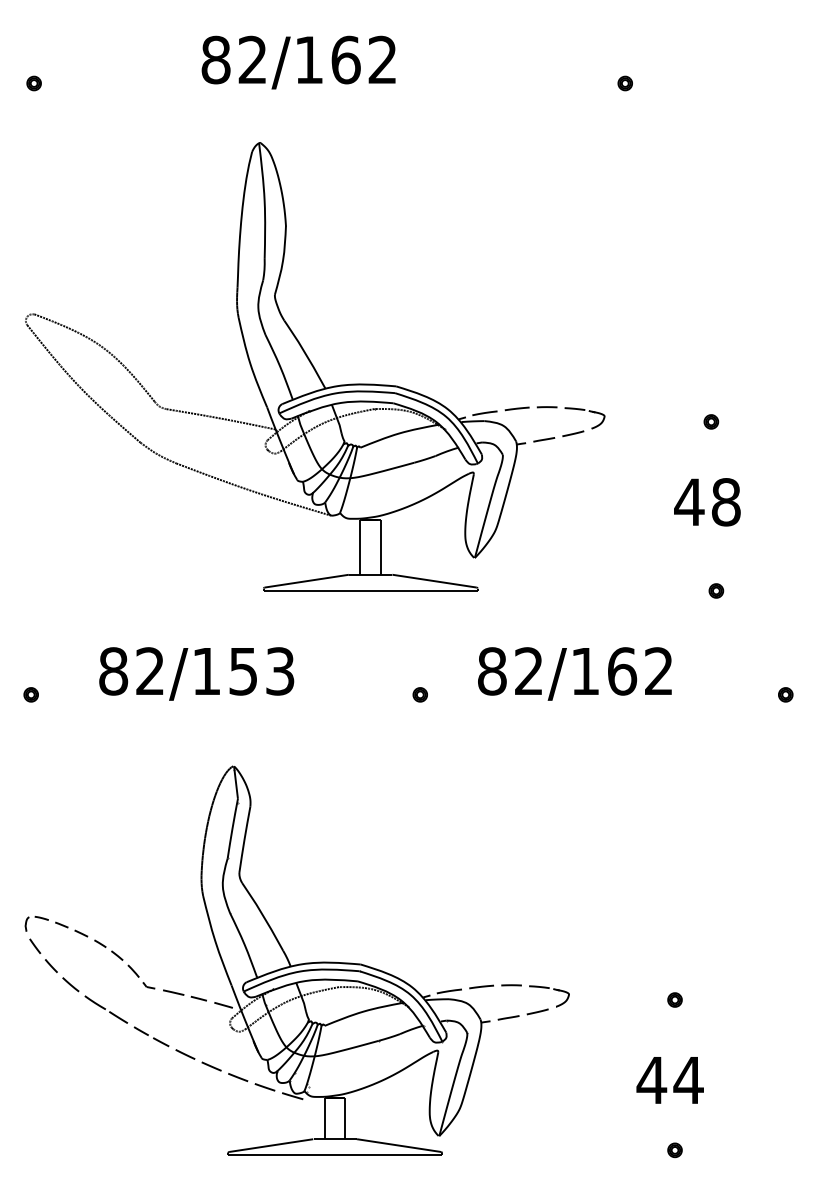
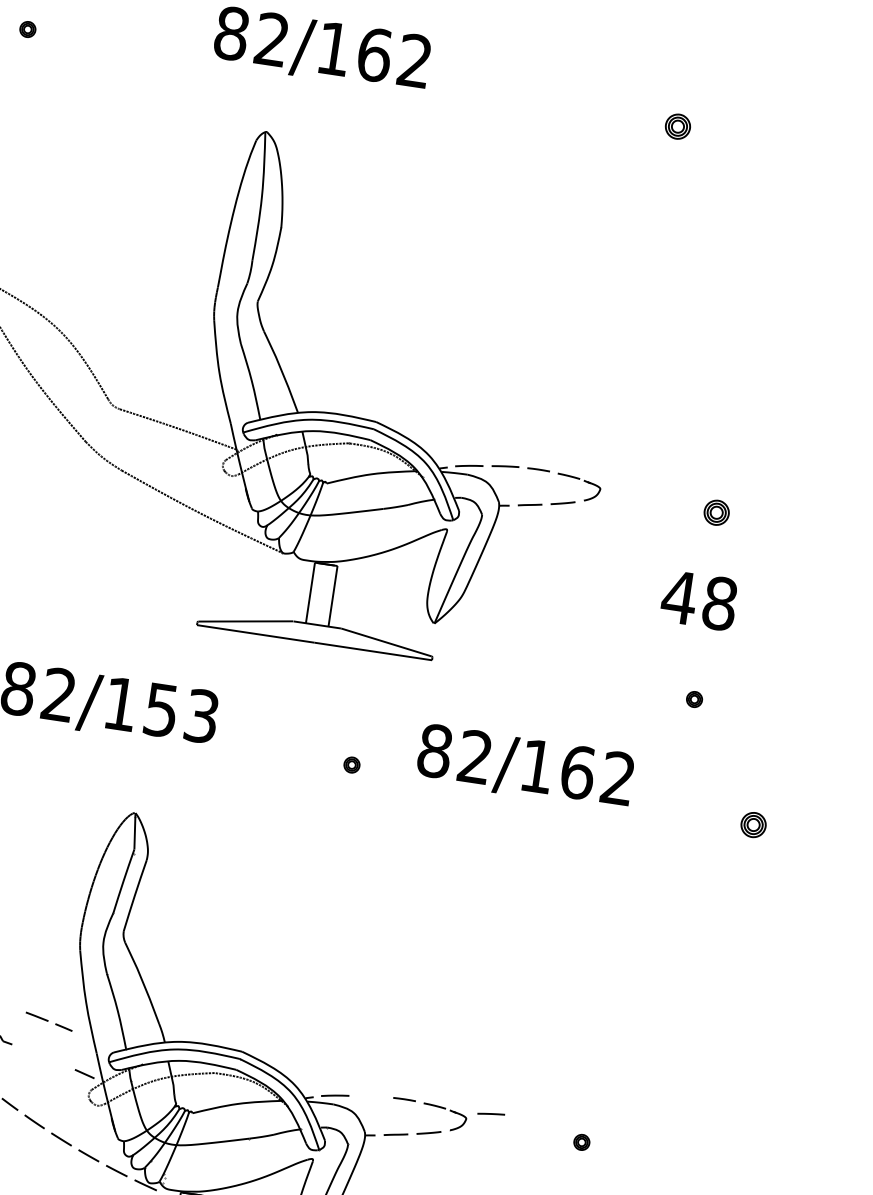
part: (624, 83) -> (676, 126), size x1.6
part: (711, 421) -> (717, 512), size x1.6
part: (785, 694) -> (753, 824), size x1.6
line: (481, 986) -> (491, 1113), moved
line: (184, 995) -> (48, 1021), moved

